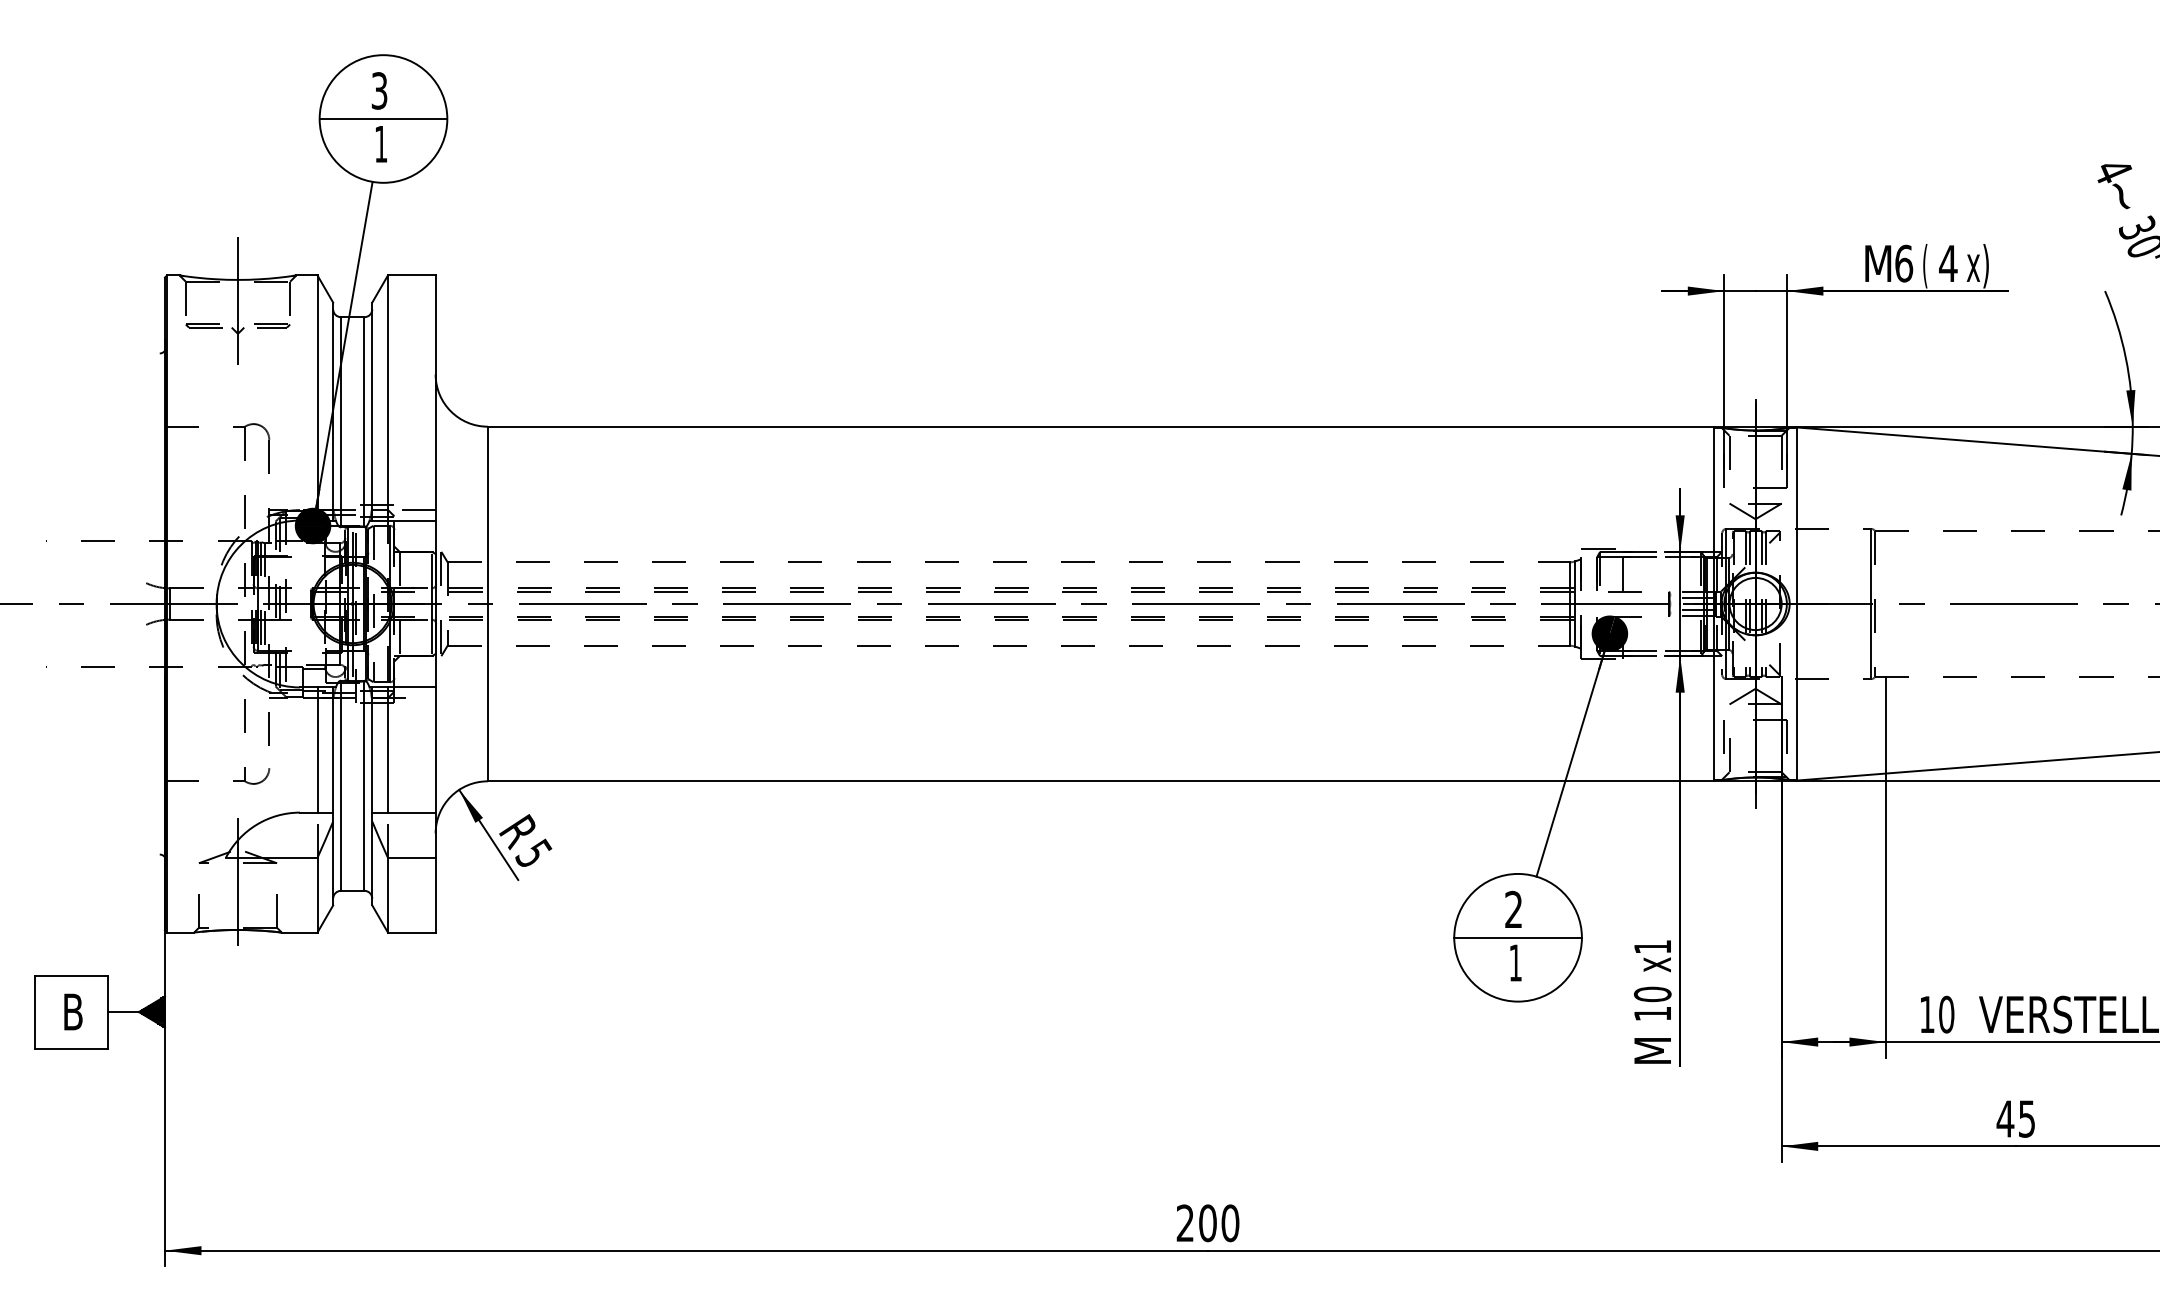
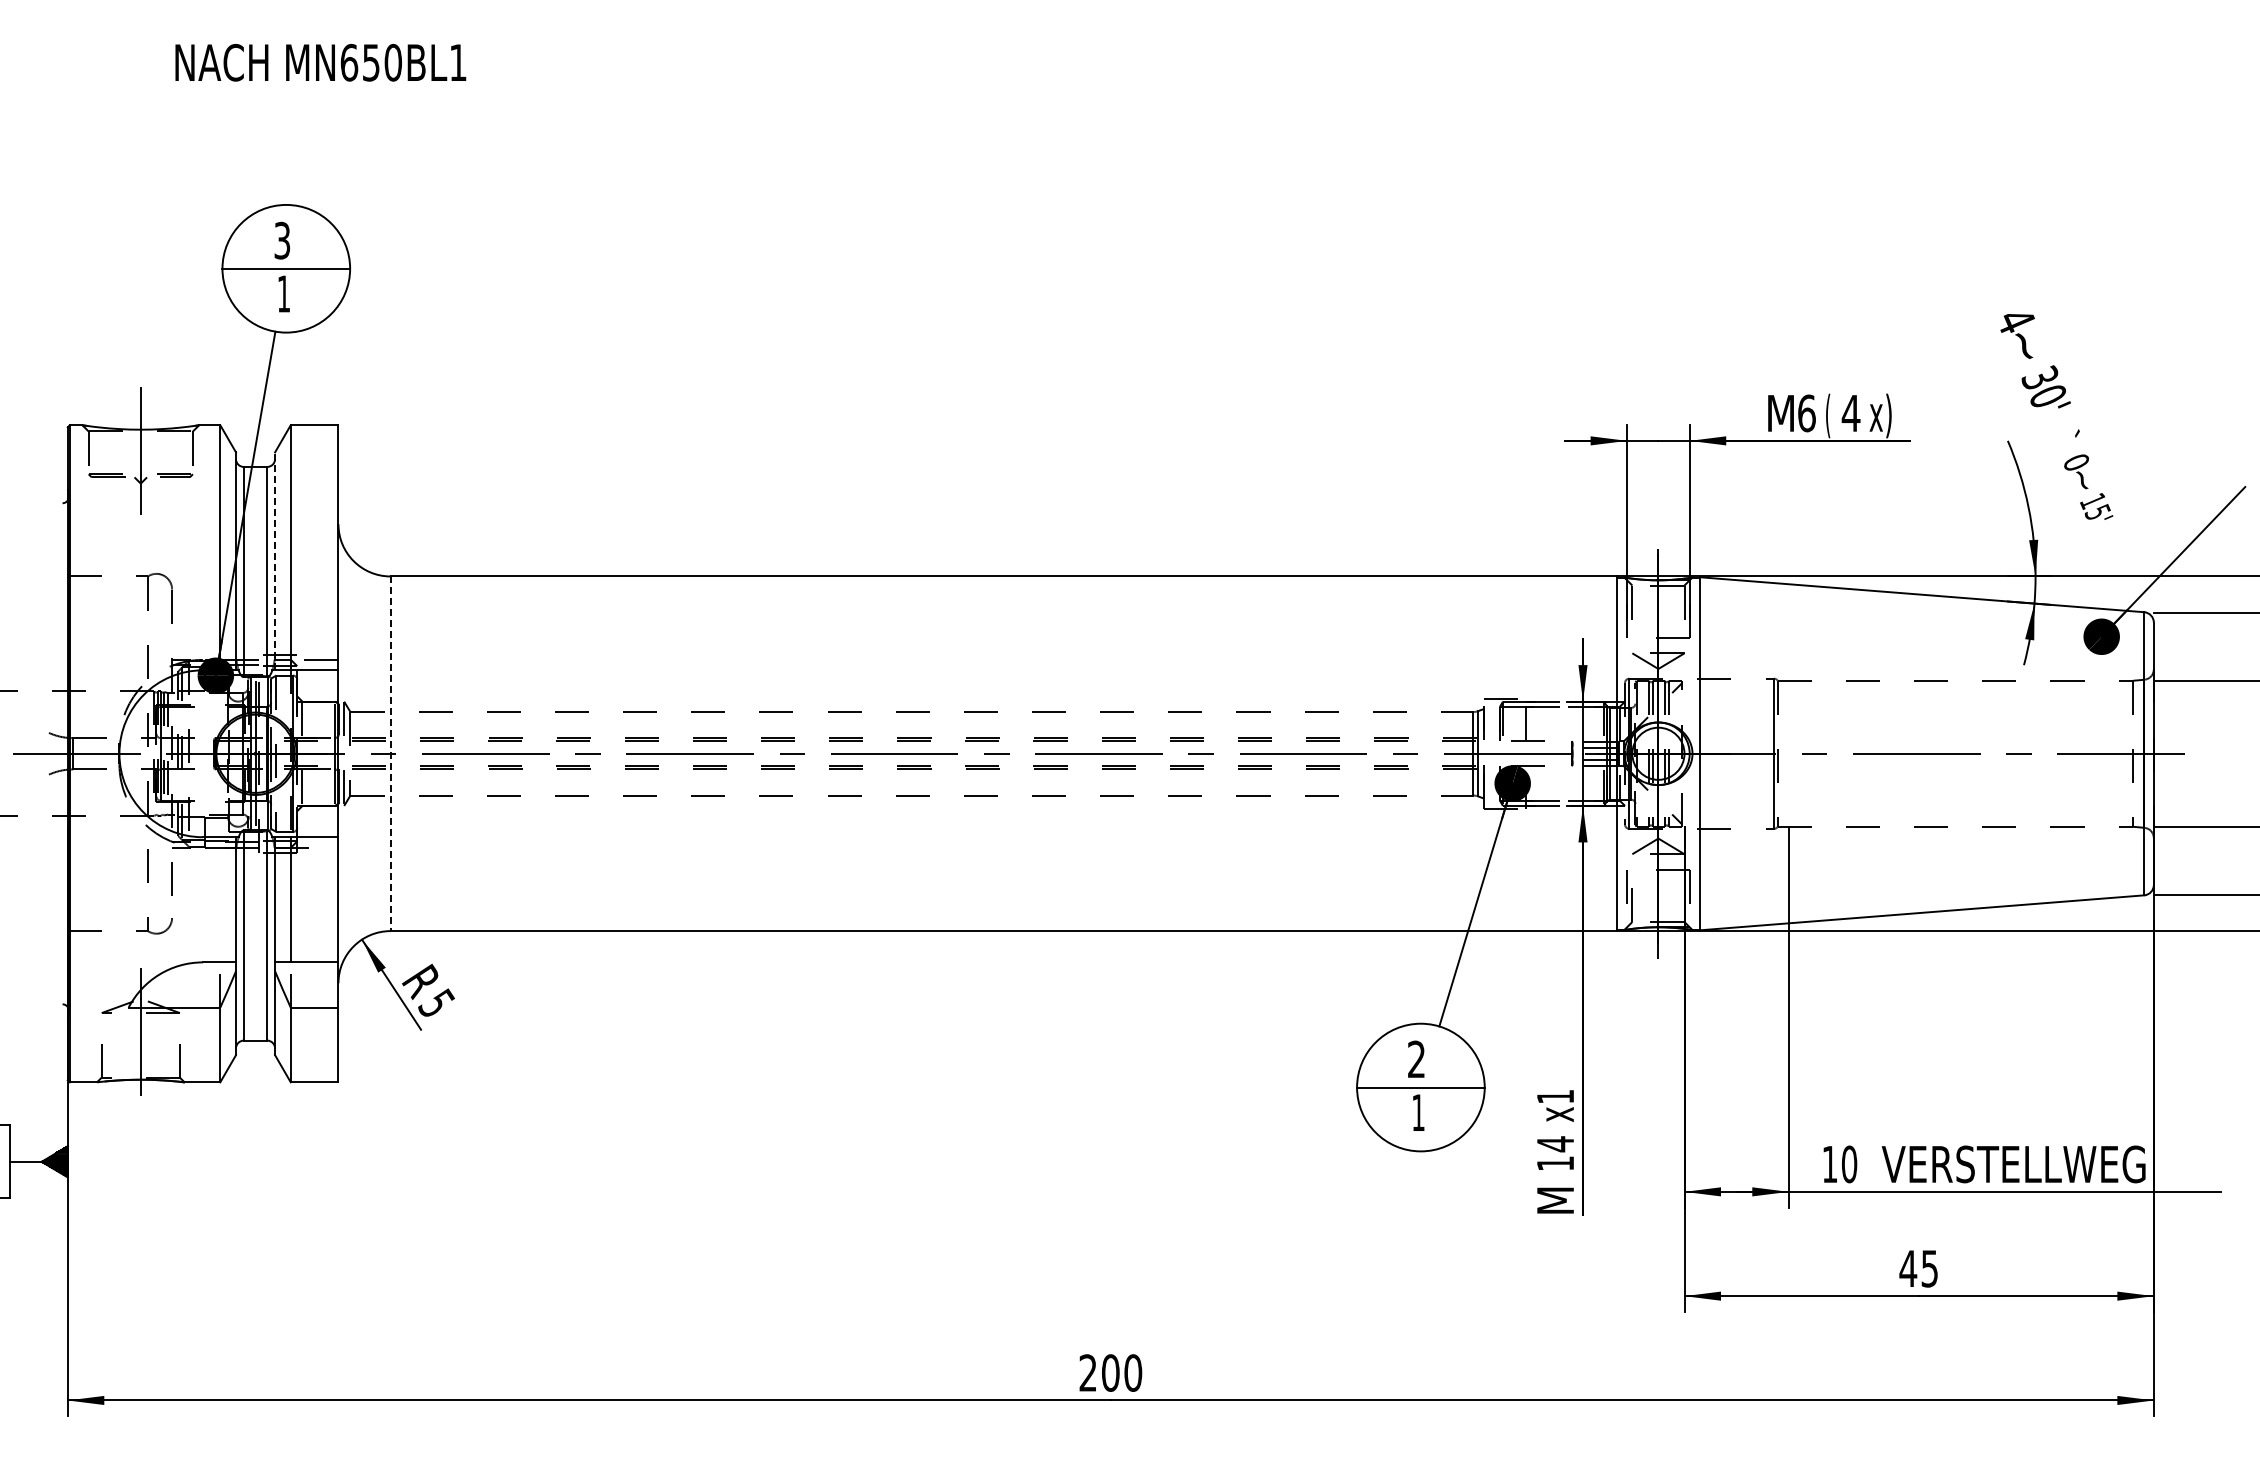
line: (372, 411) -> (275, 561), solid -> dashed
line: (487, 604) -> (390, 754), solid -> dashed
line: (317, 749) -> (220, 899), removed
text: (1652, 994) -> (1555, 1144), 10 -> 14

